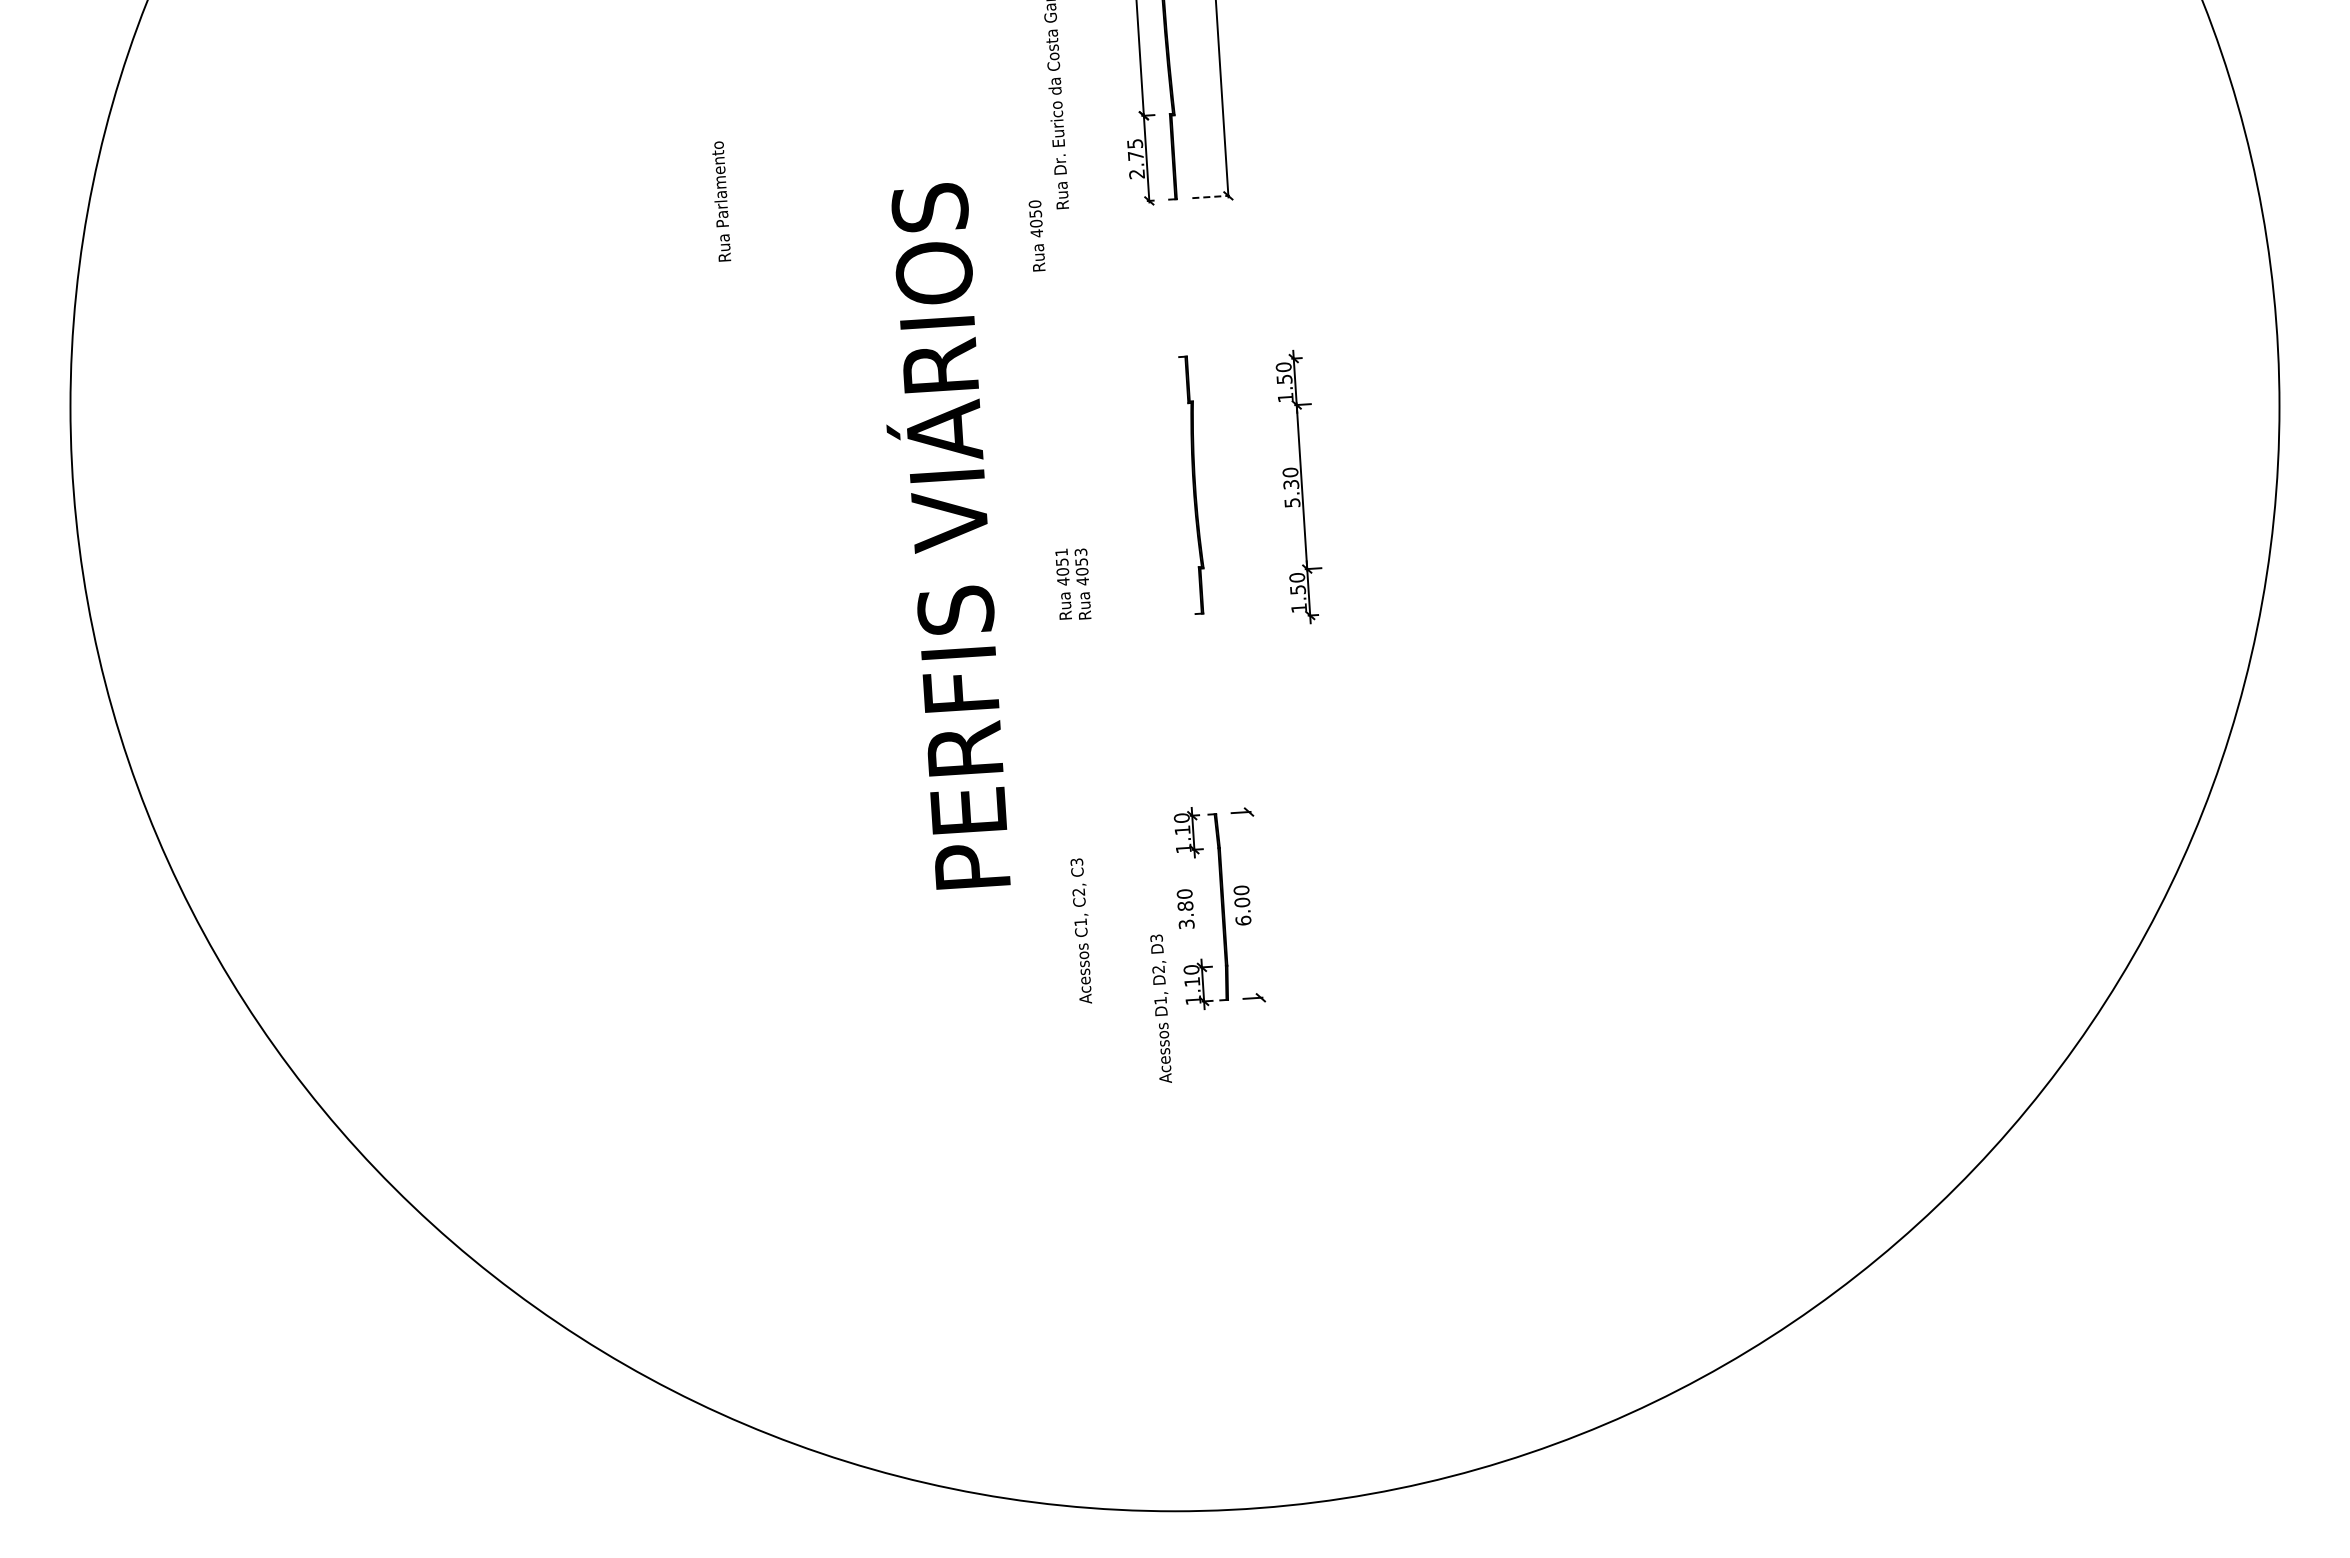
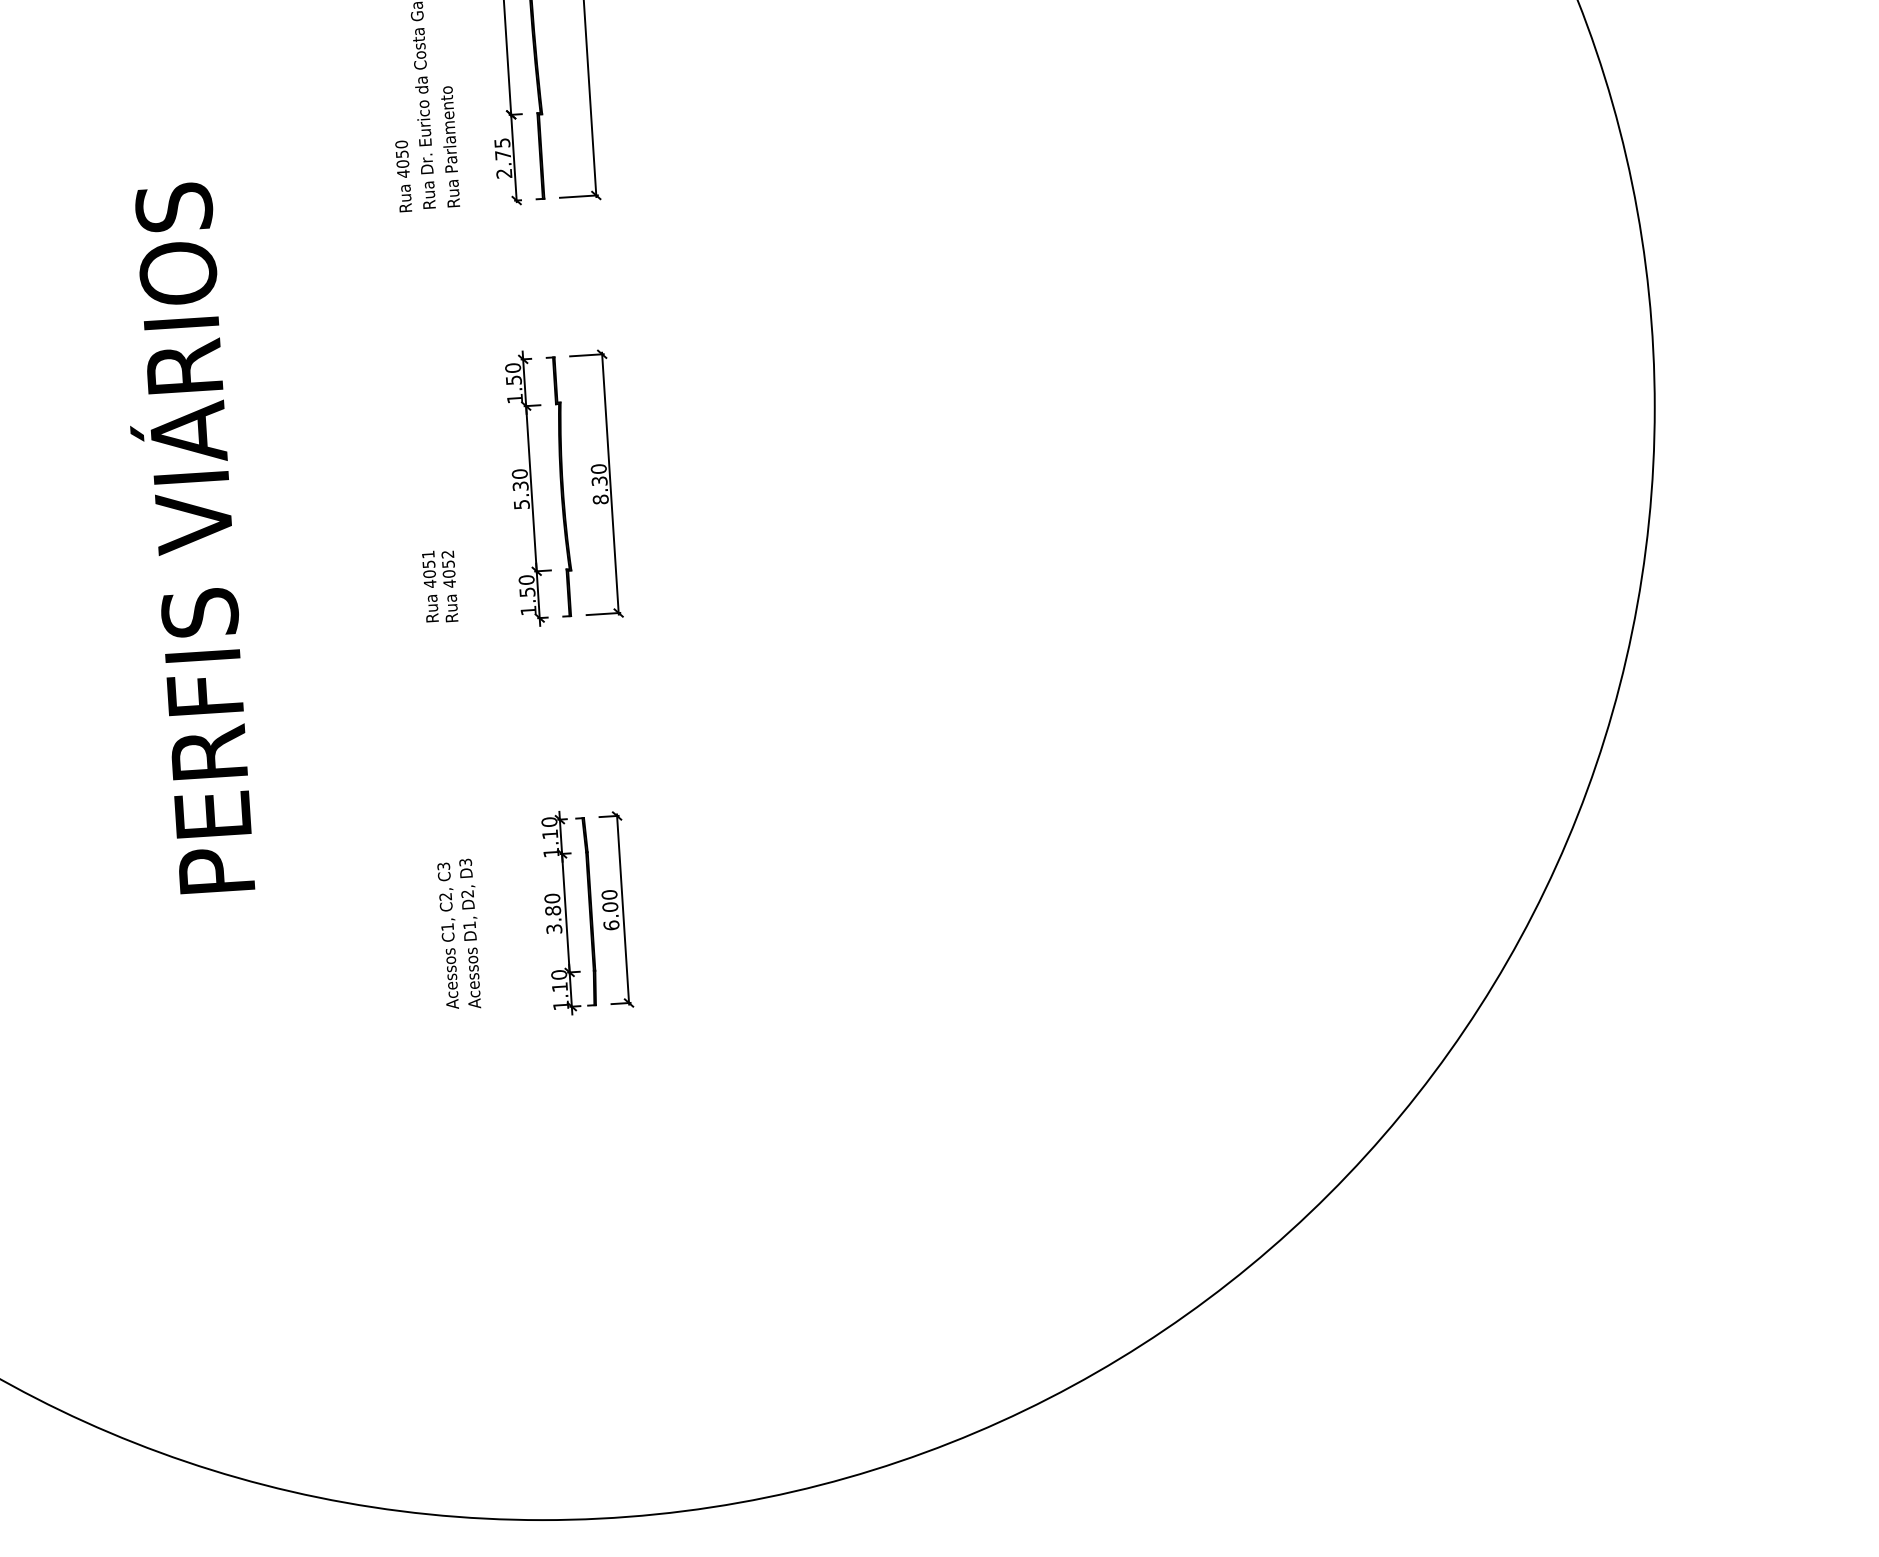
line: (1211, 196) -> (579, 196), dashed -> solid
text: (721, 201) -> (450, 146), moved
text: (1036, 235) -> (403, 175), moved
part: (1228, 482) -> (596, 484), added
part: (1298, 486) -> (527, 488), moved
text: (948, 536) -> (192, 538), moved
text: (1081, 552) -> (448, 554), 4053 -> 4052
line: (1254, 904) -> (622, 909), added
line: (1198, 908) -> (566, 913), added
text: (1160, 1008) -> (469, 933), moved

